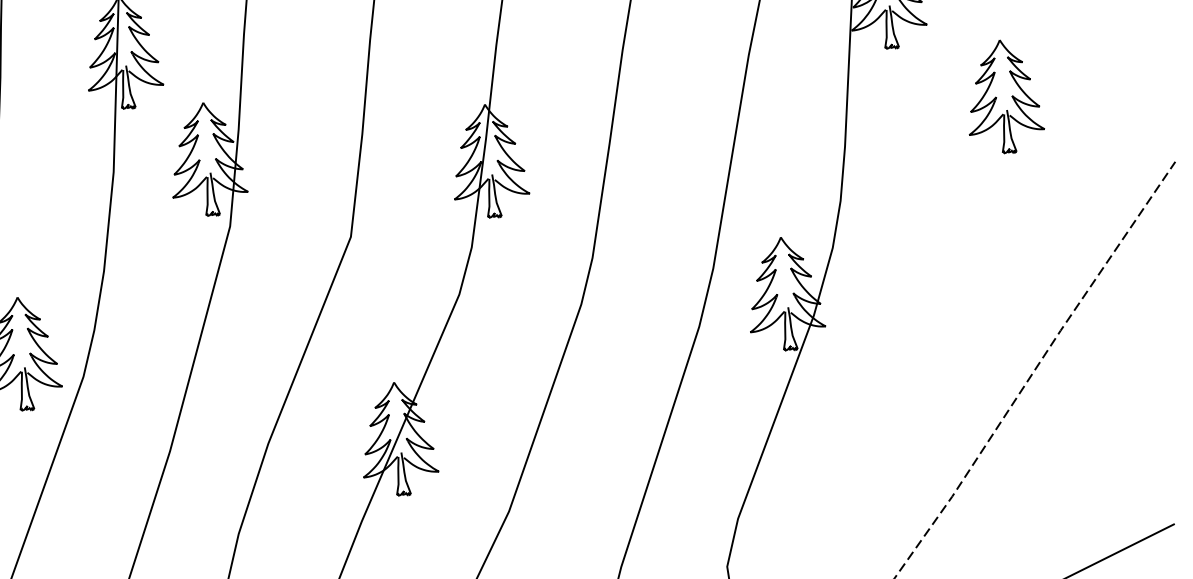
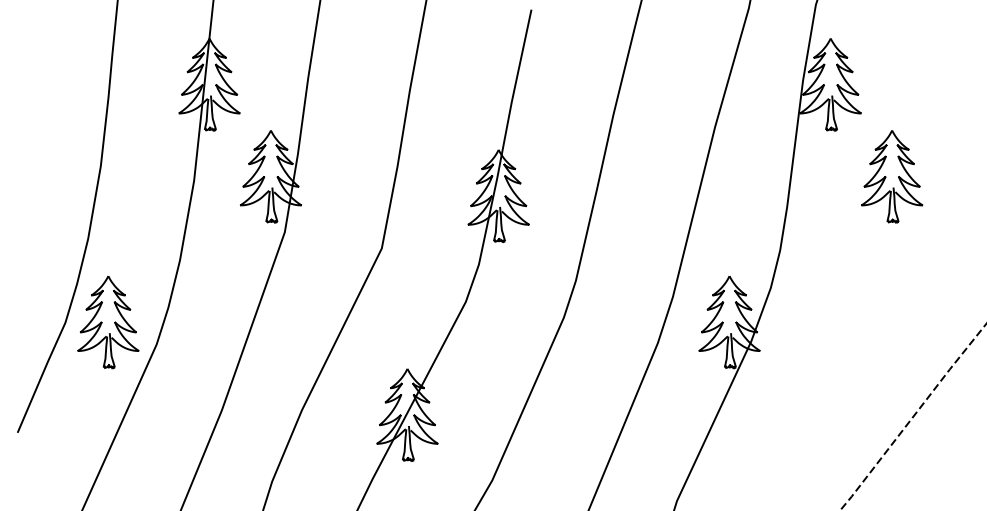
part: (1004, 96) -> (892, 176), moved

